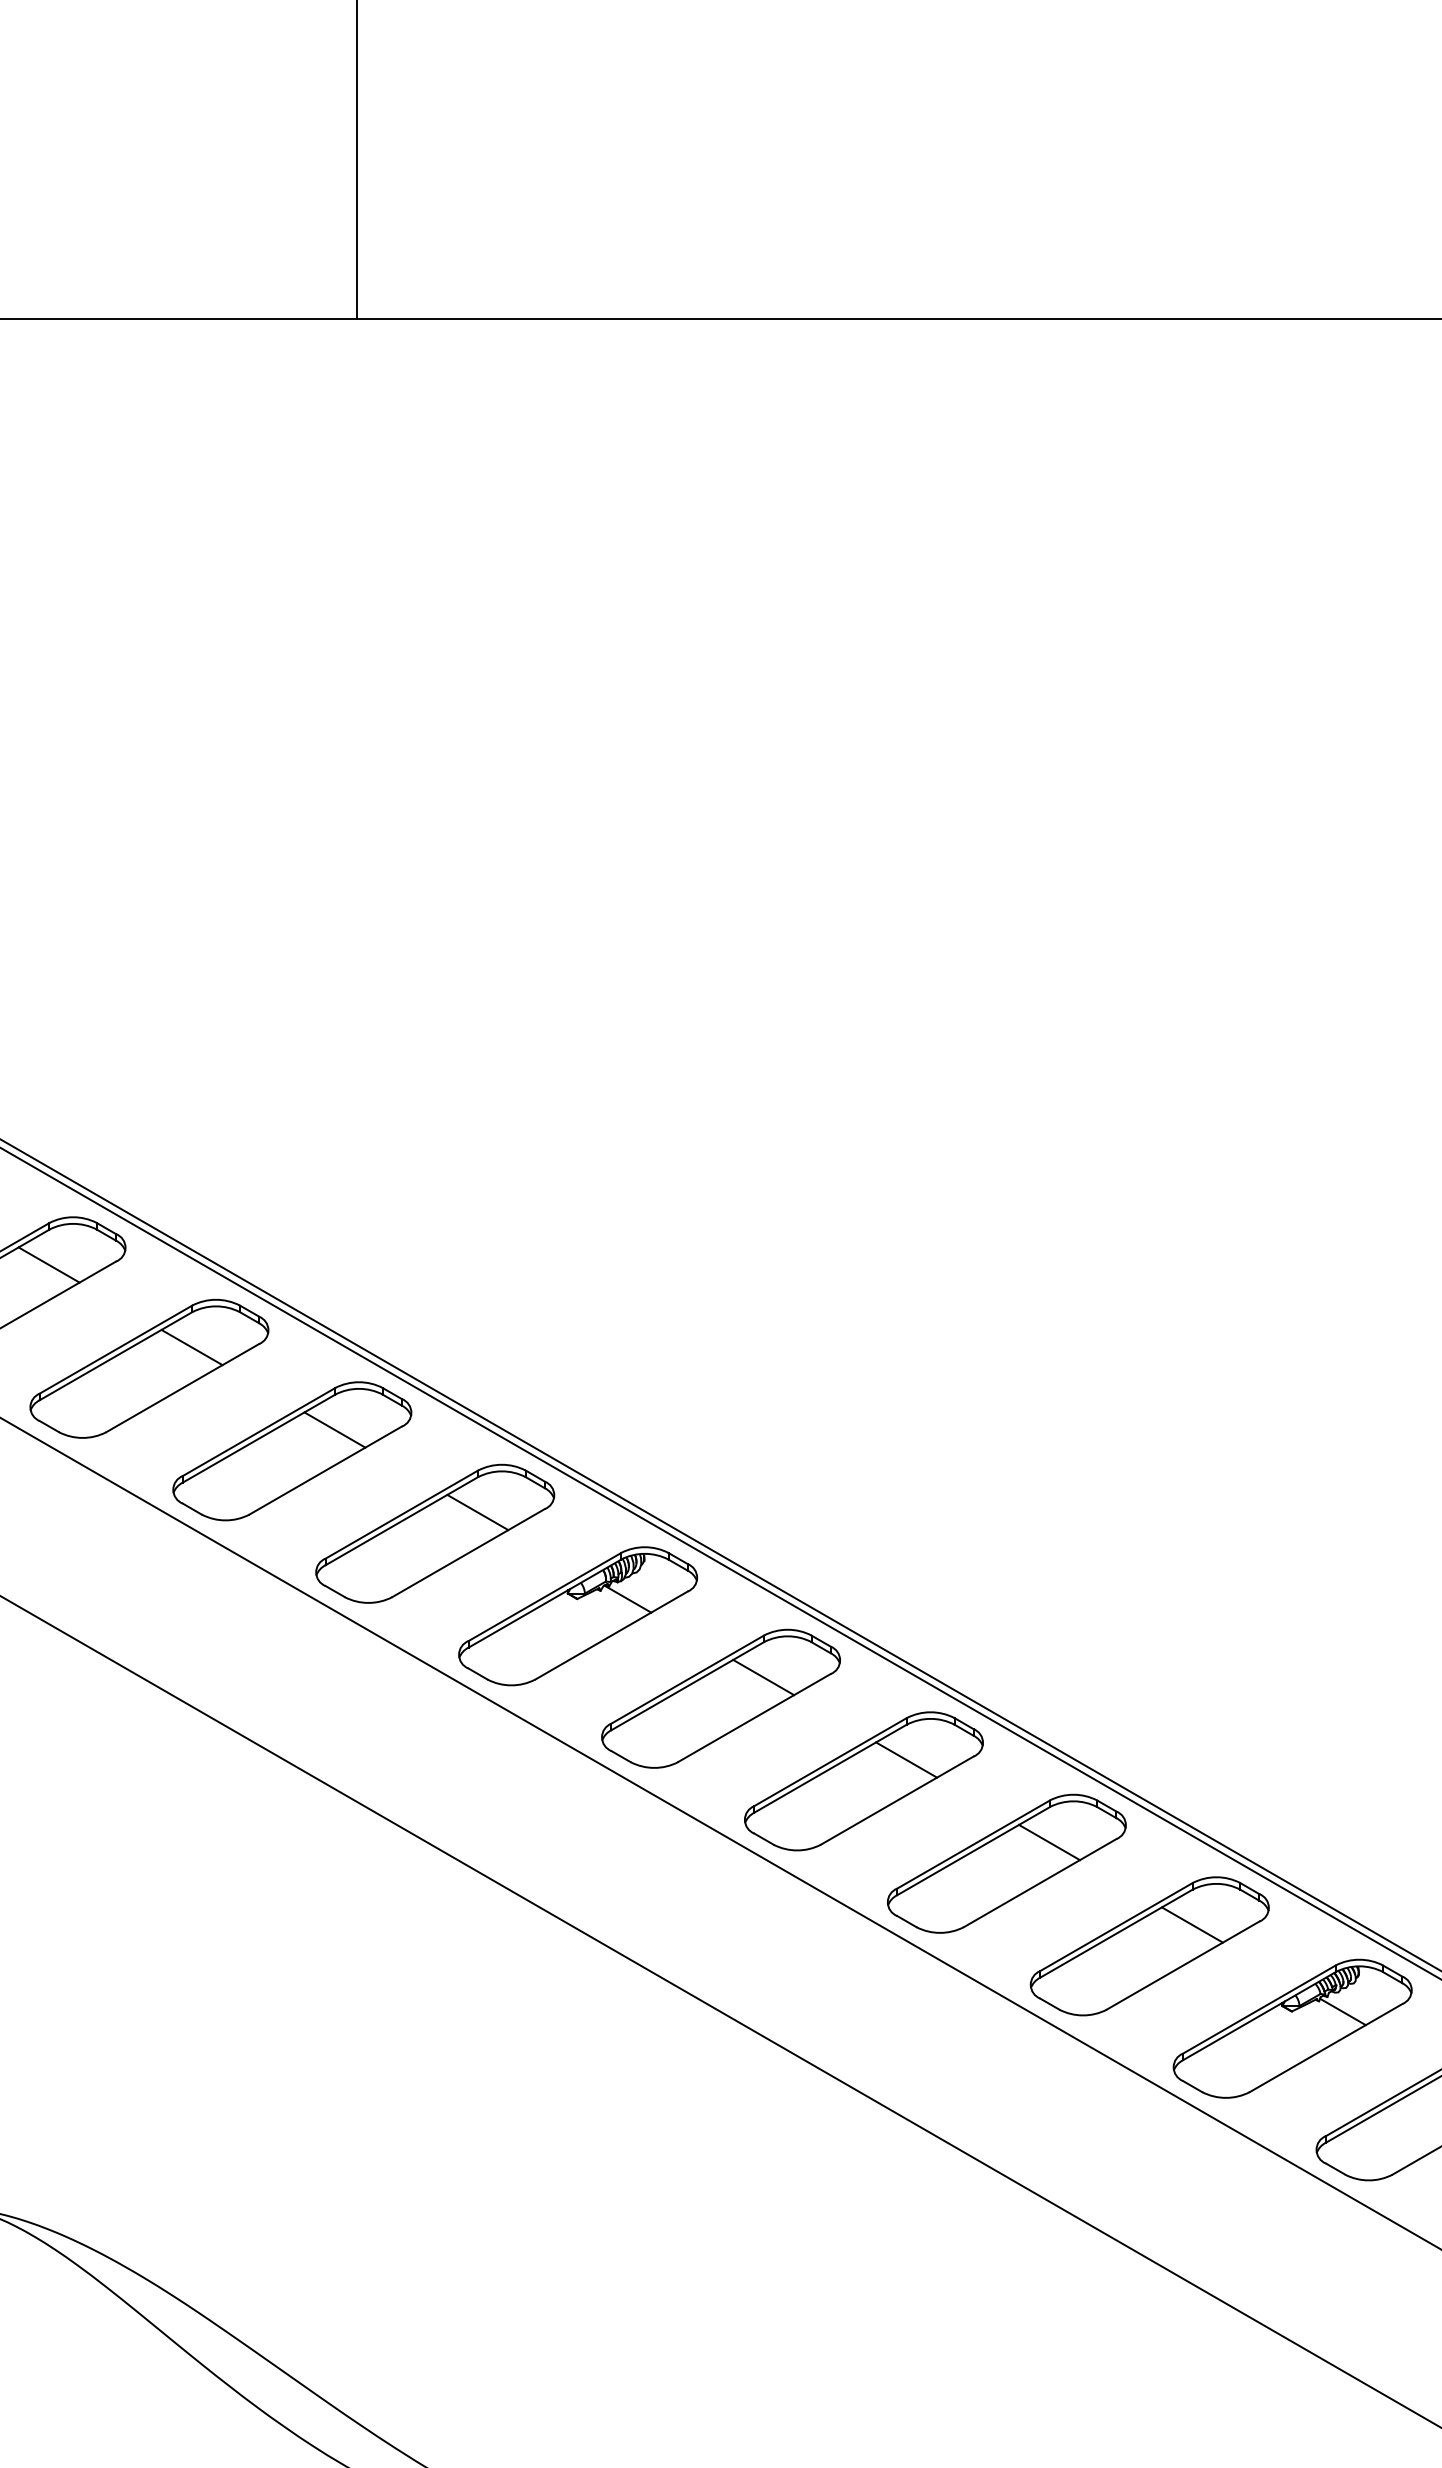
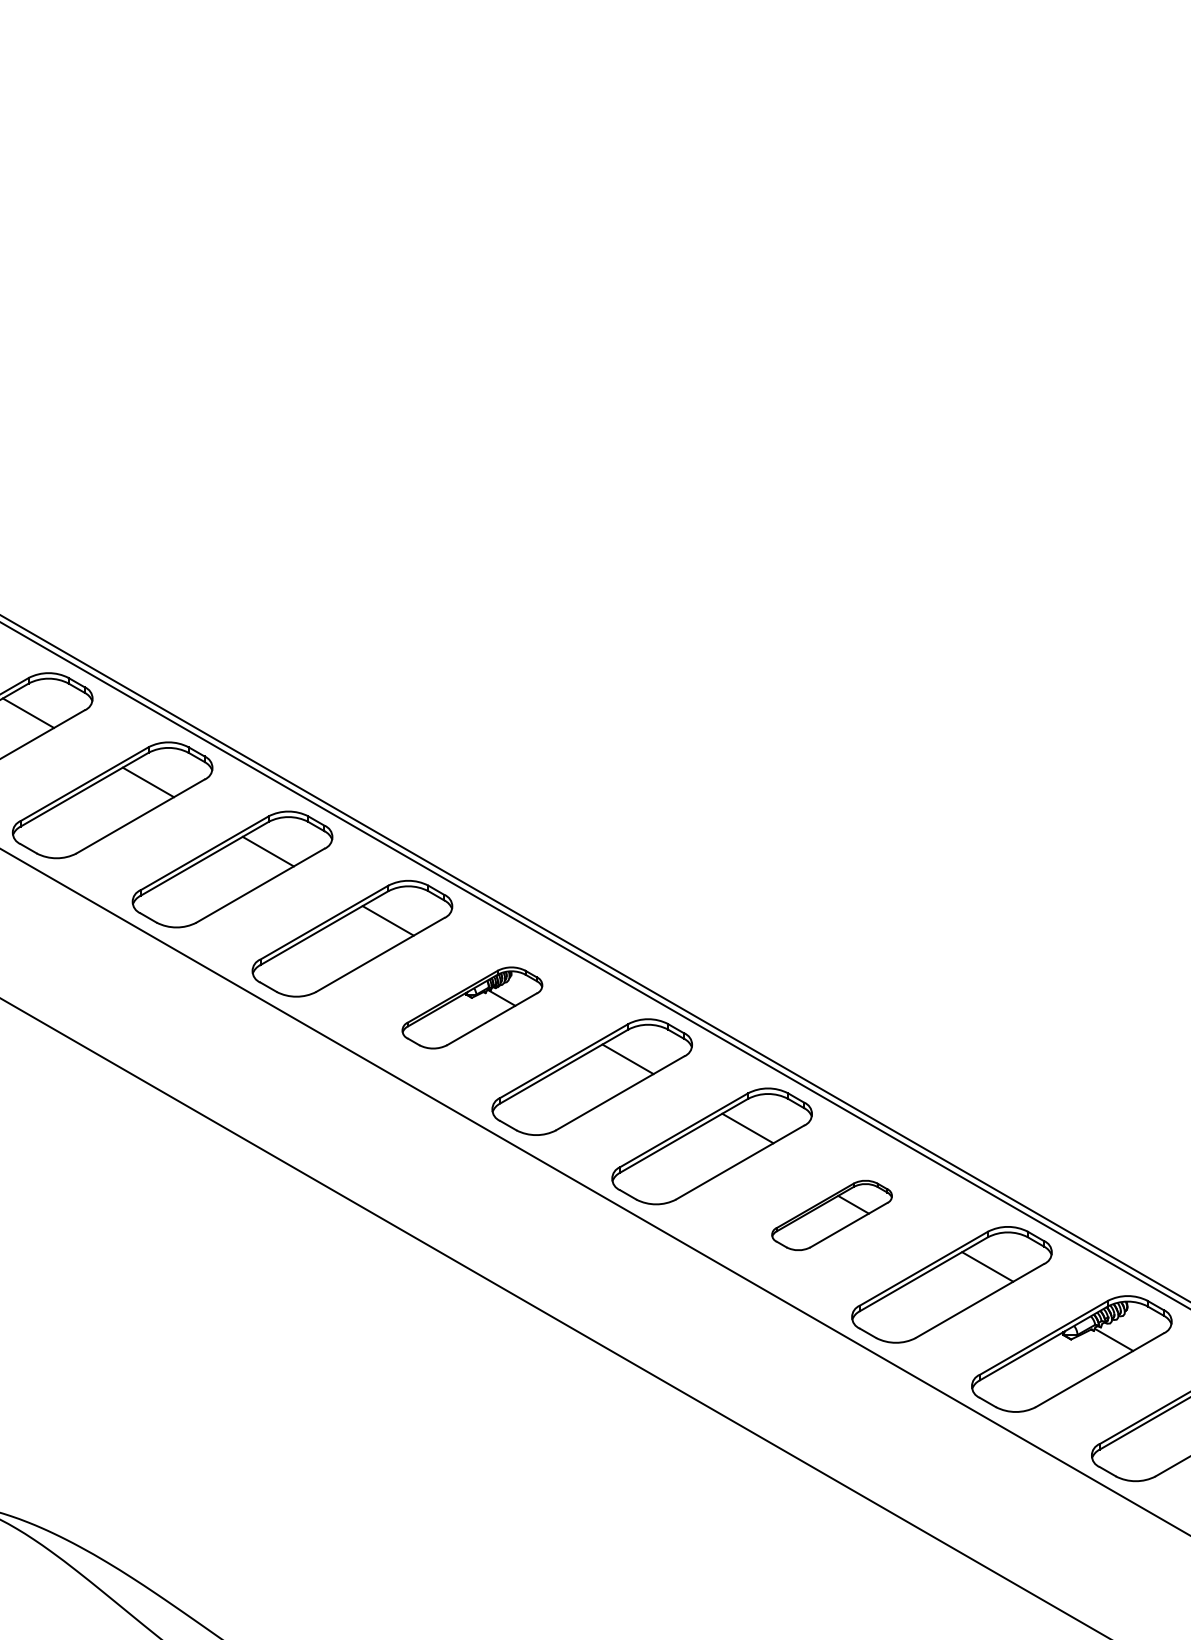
part: (578, 1616) -> (472, 1008), size x0.7
part: (1006, 1863) -> (831, 1215), size x0.6

